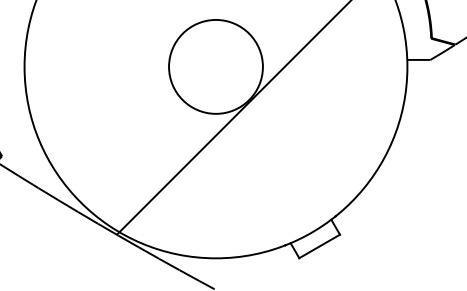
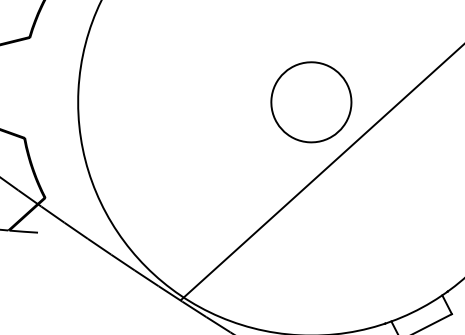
circle: (215, 66) -> (310, 101), size x0.7

